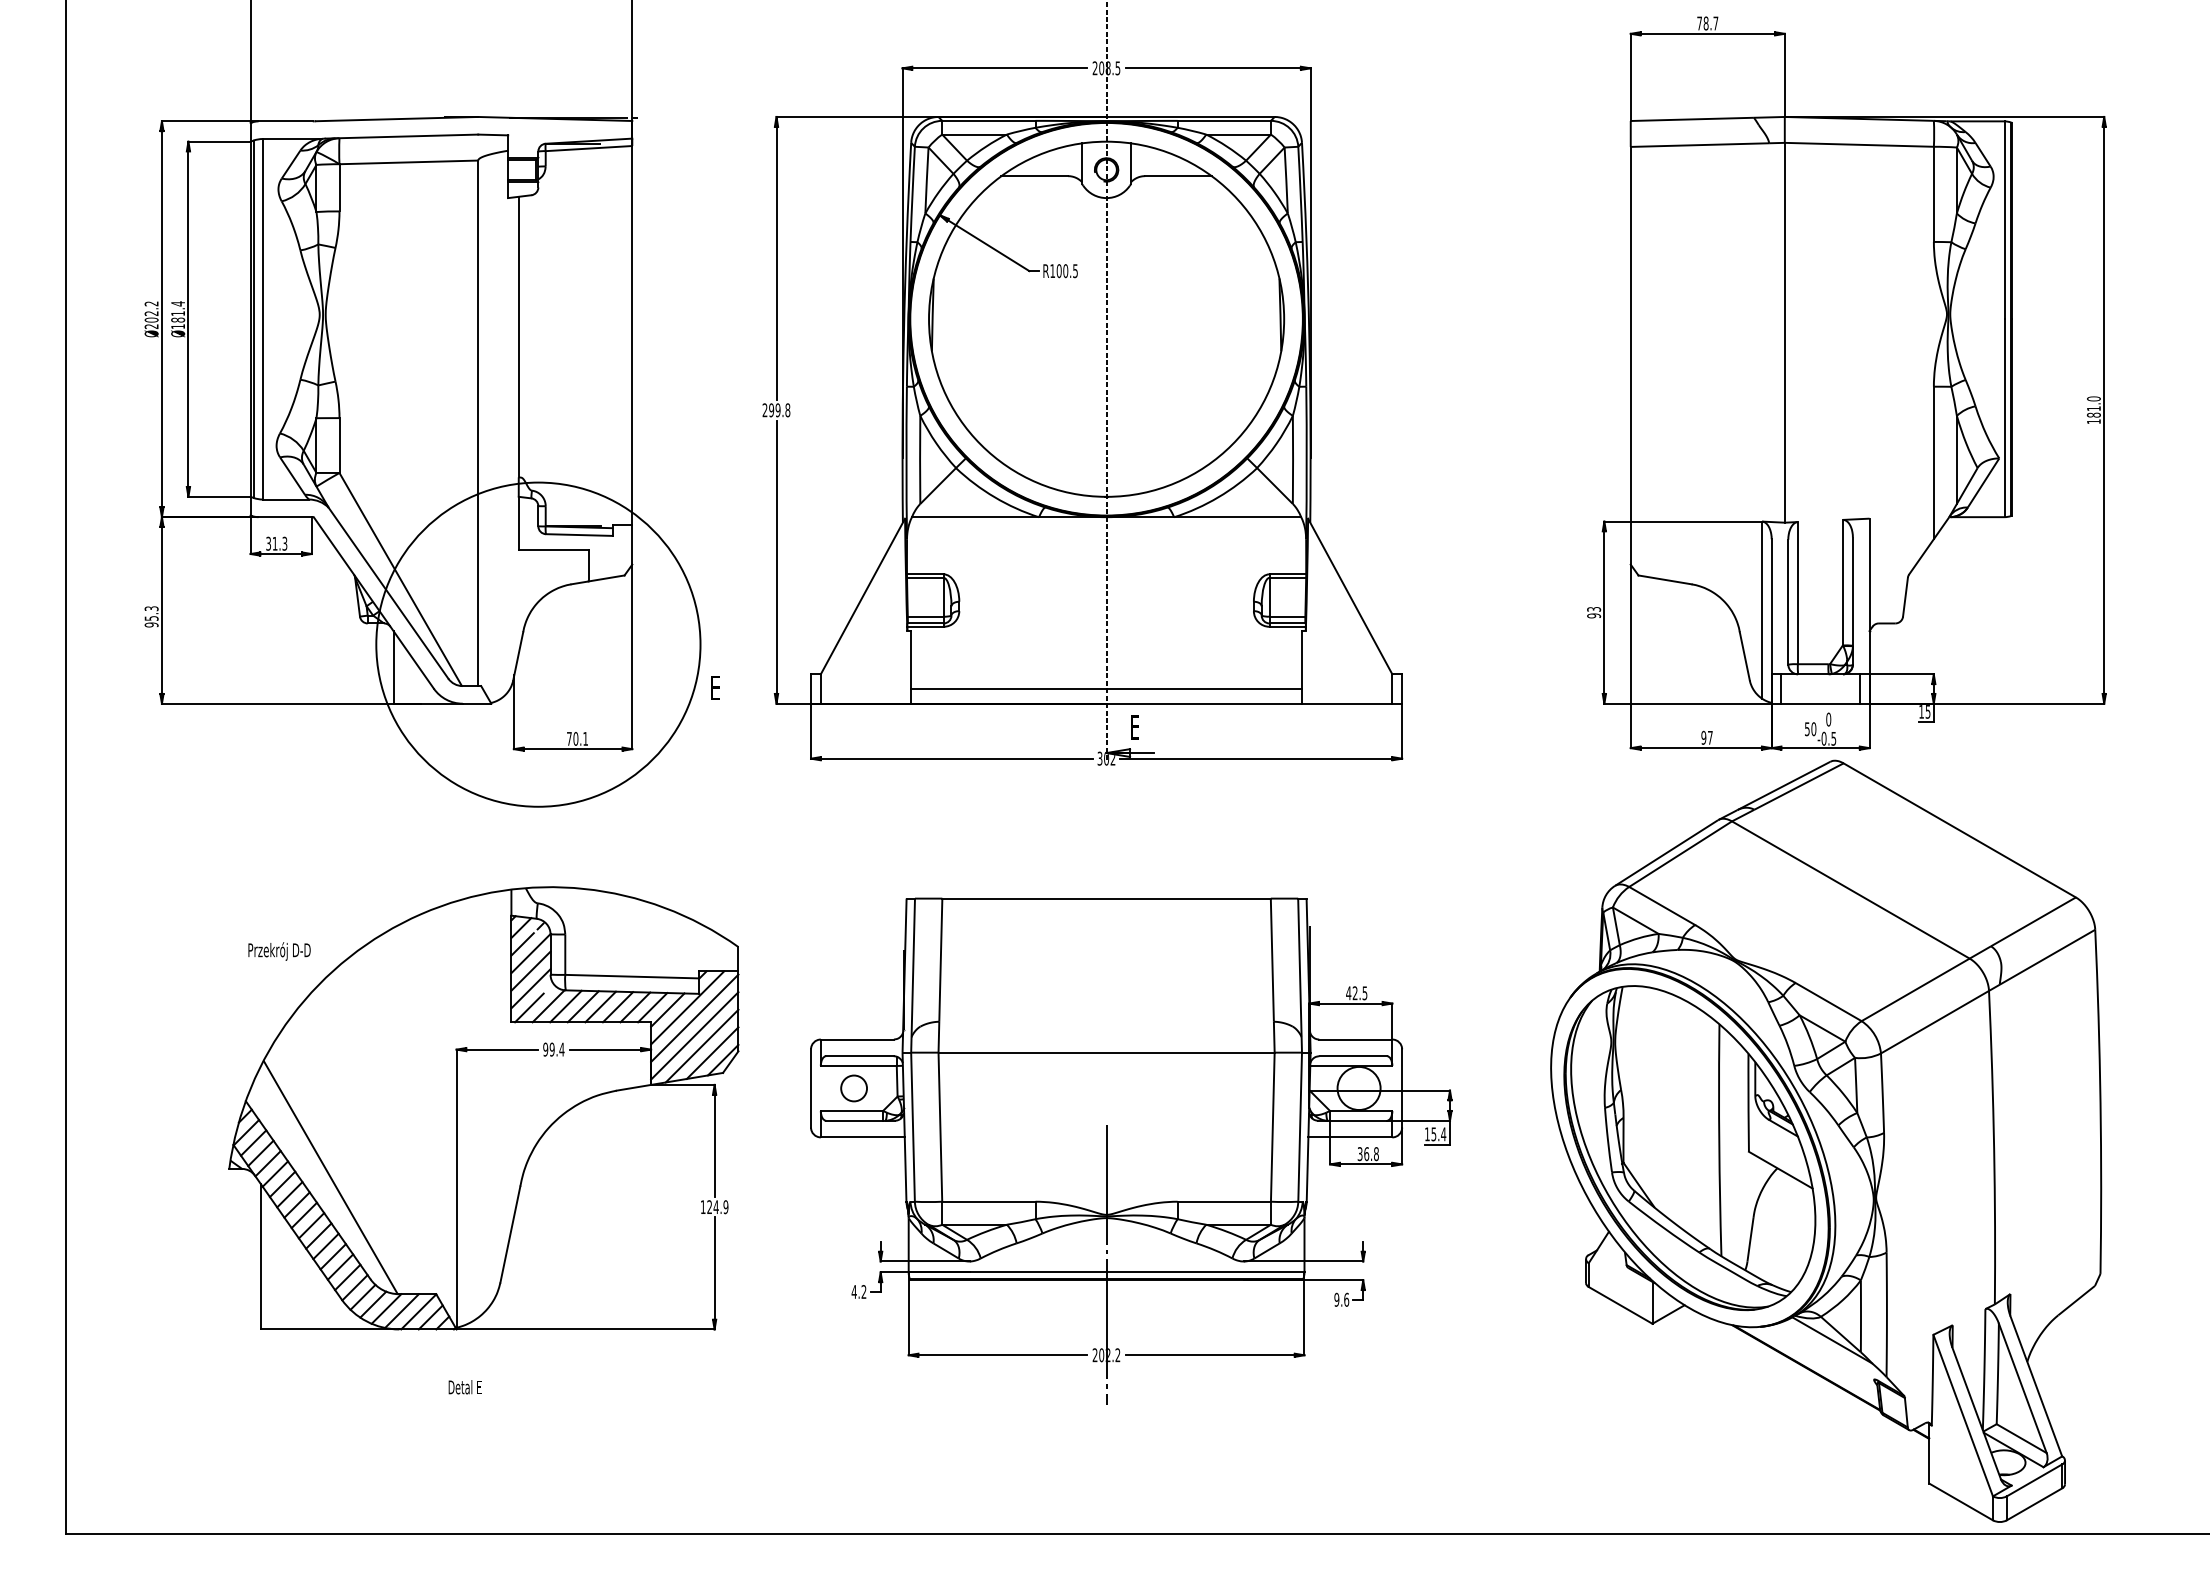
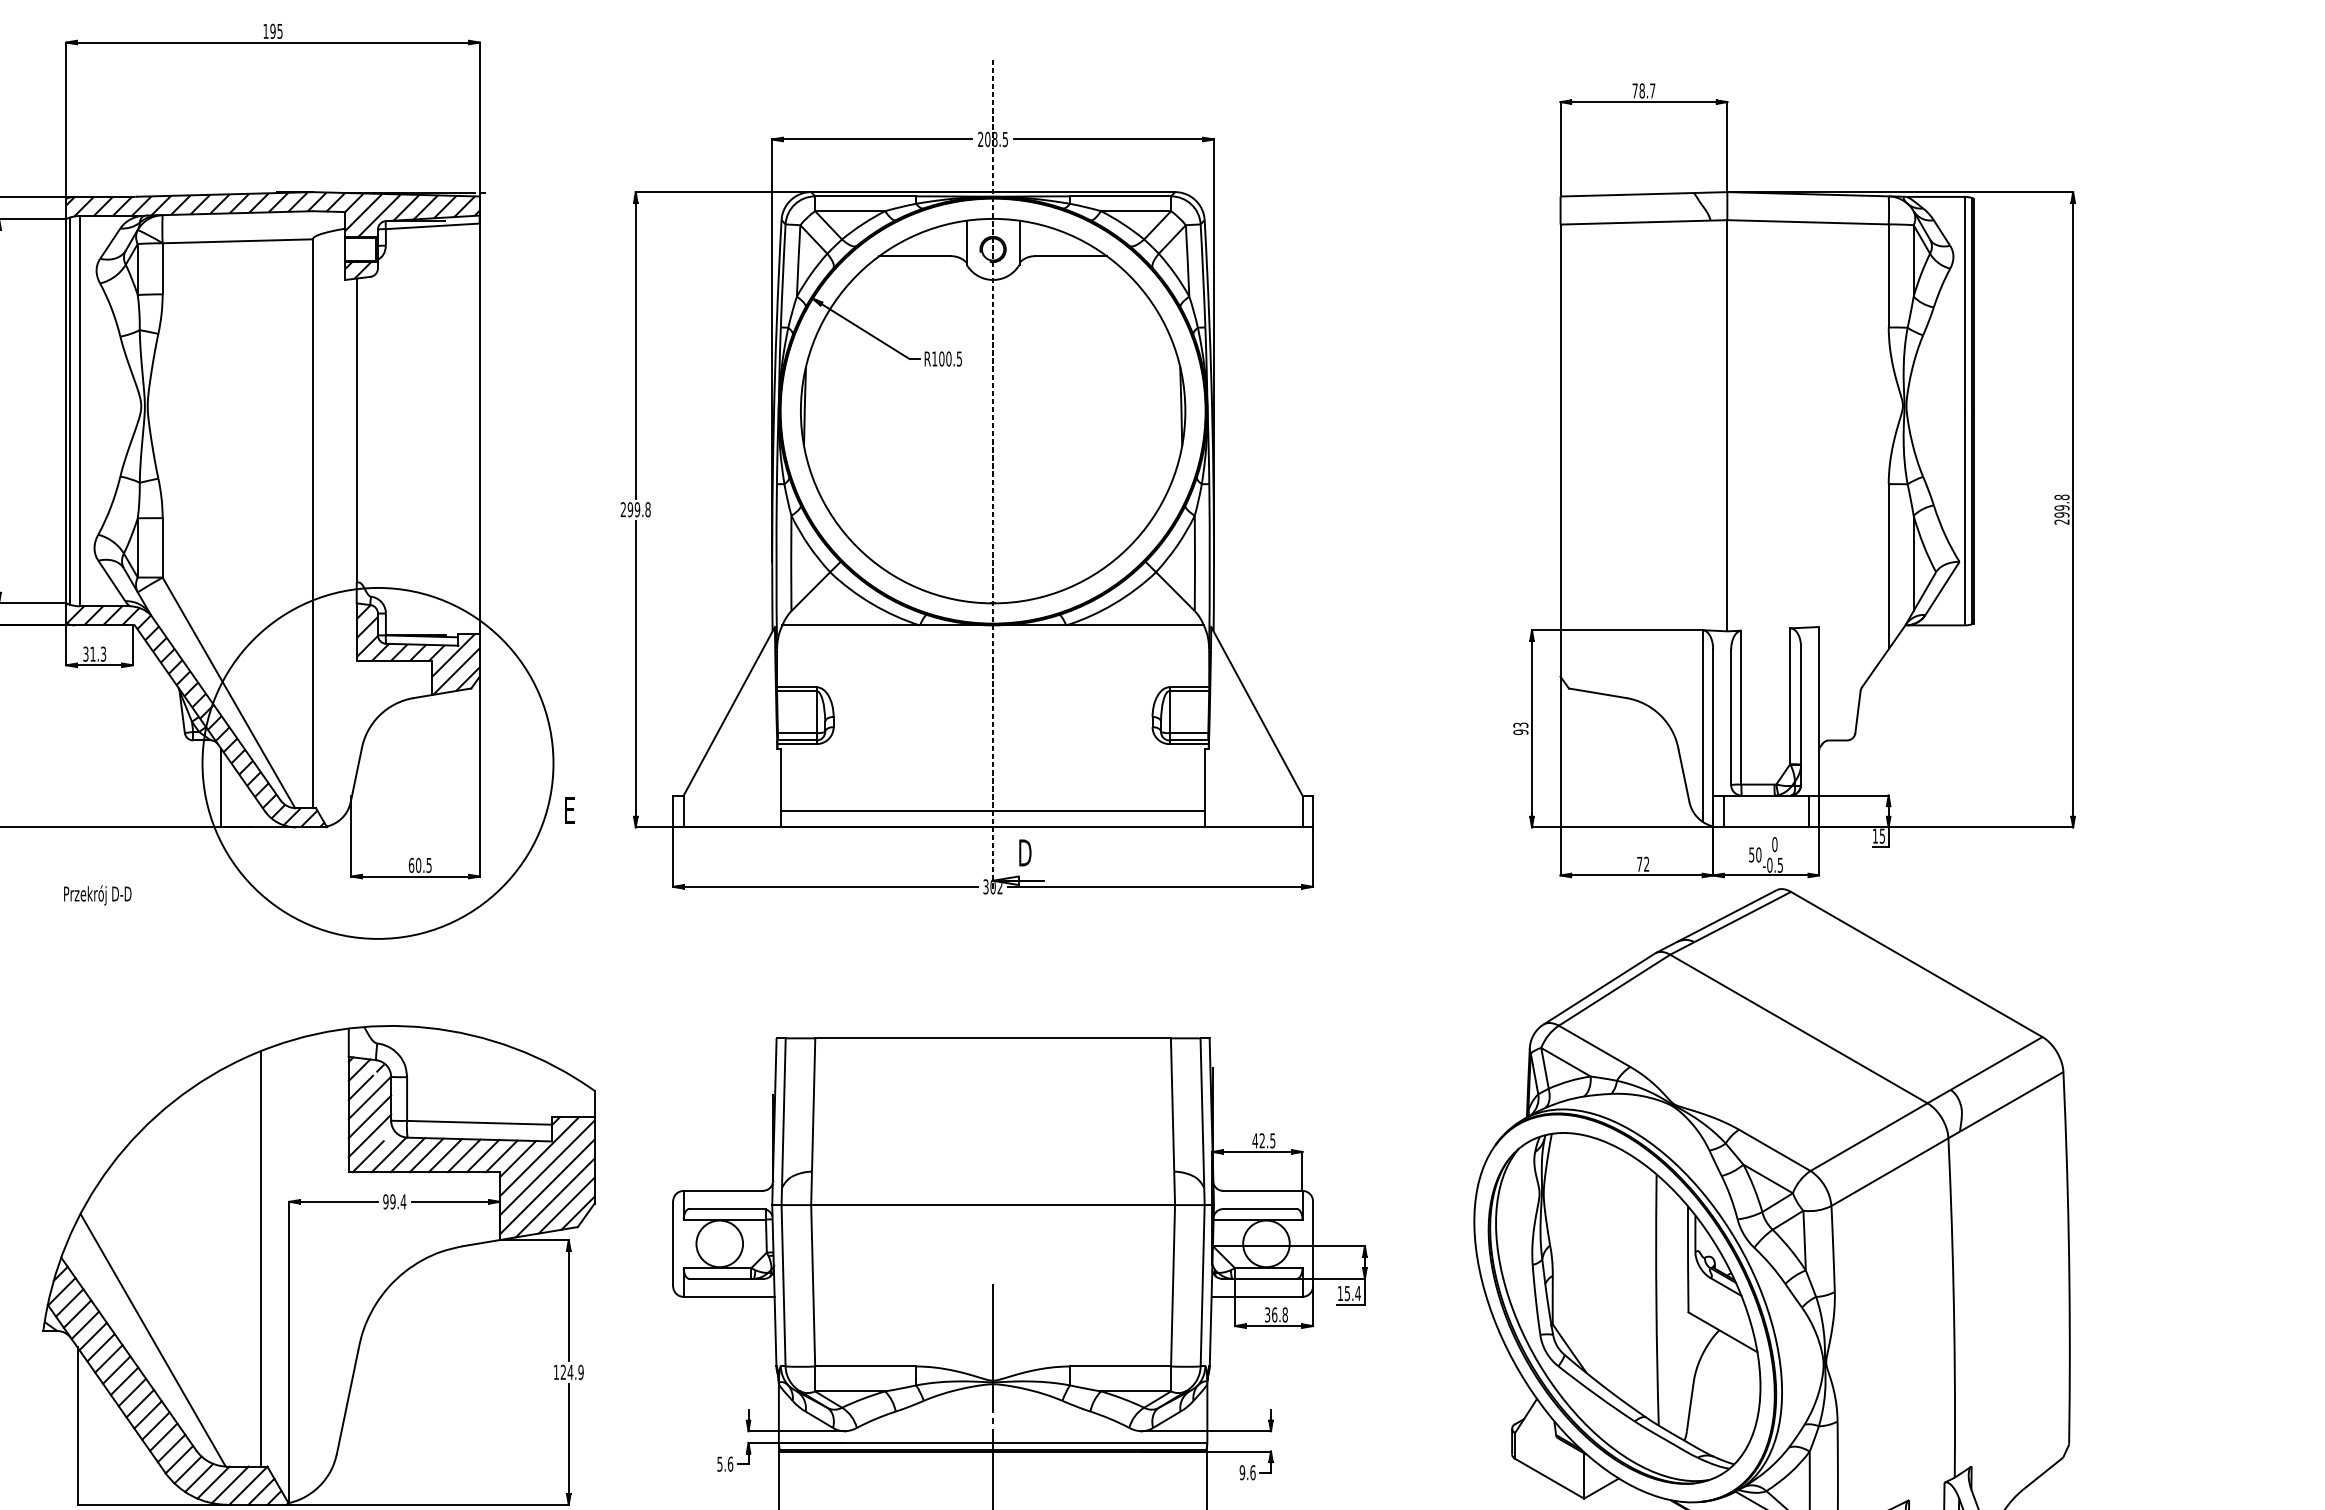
hatch: (441, 138) -> (273, 215), added
hatch: (520, 188) -> (358, 269), added
text: (2093, 410) -> (2061, 509), 181.0 -> 299.8
hatch: (575, 539) -> (418, 649), added
hatch: (369, 600) -> (195, 715), added
text: (1136, 727) -> (1025, 853), E -> D
text: (1706, 737) -> (1642, 863), 97 -> 72
text: (577, 738) -> (420, 865), 70.1 -> 60.5
text: (279, 951) -> (97, 895), moved
circle: (853, 1088) -> (719, 1243), size x1.67
line: (430, 1102) -> (261, 1259), added
text: (858, 1291) -> (724, 1463), 4.2 -> 5.6

